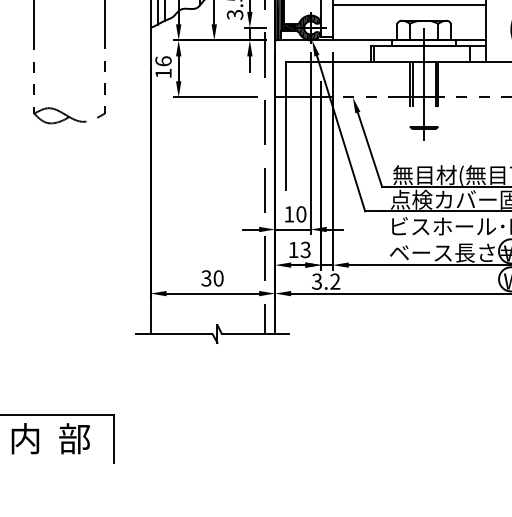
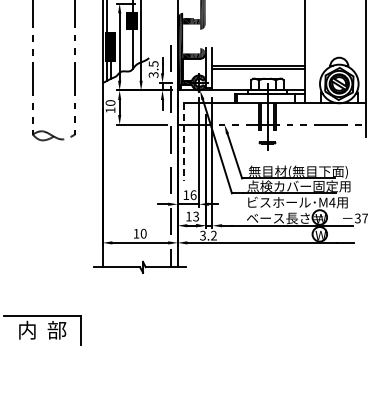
text: (163, 60) -> (110, 102), 16 -> 10
line: (286, 125) -> (184, 141), solid -> dashed
text: (301, 213) -> (193, 194), 10 -> 16
text: (206, 278) -> (136, 233), 30 -> 10

